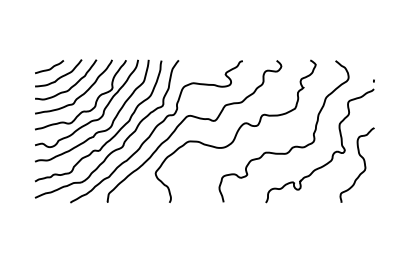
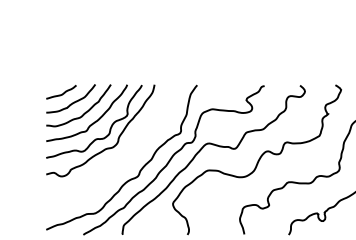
part: (100, 130) -> (115, 158), removed

